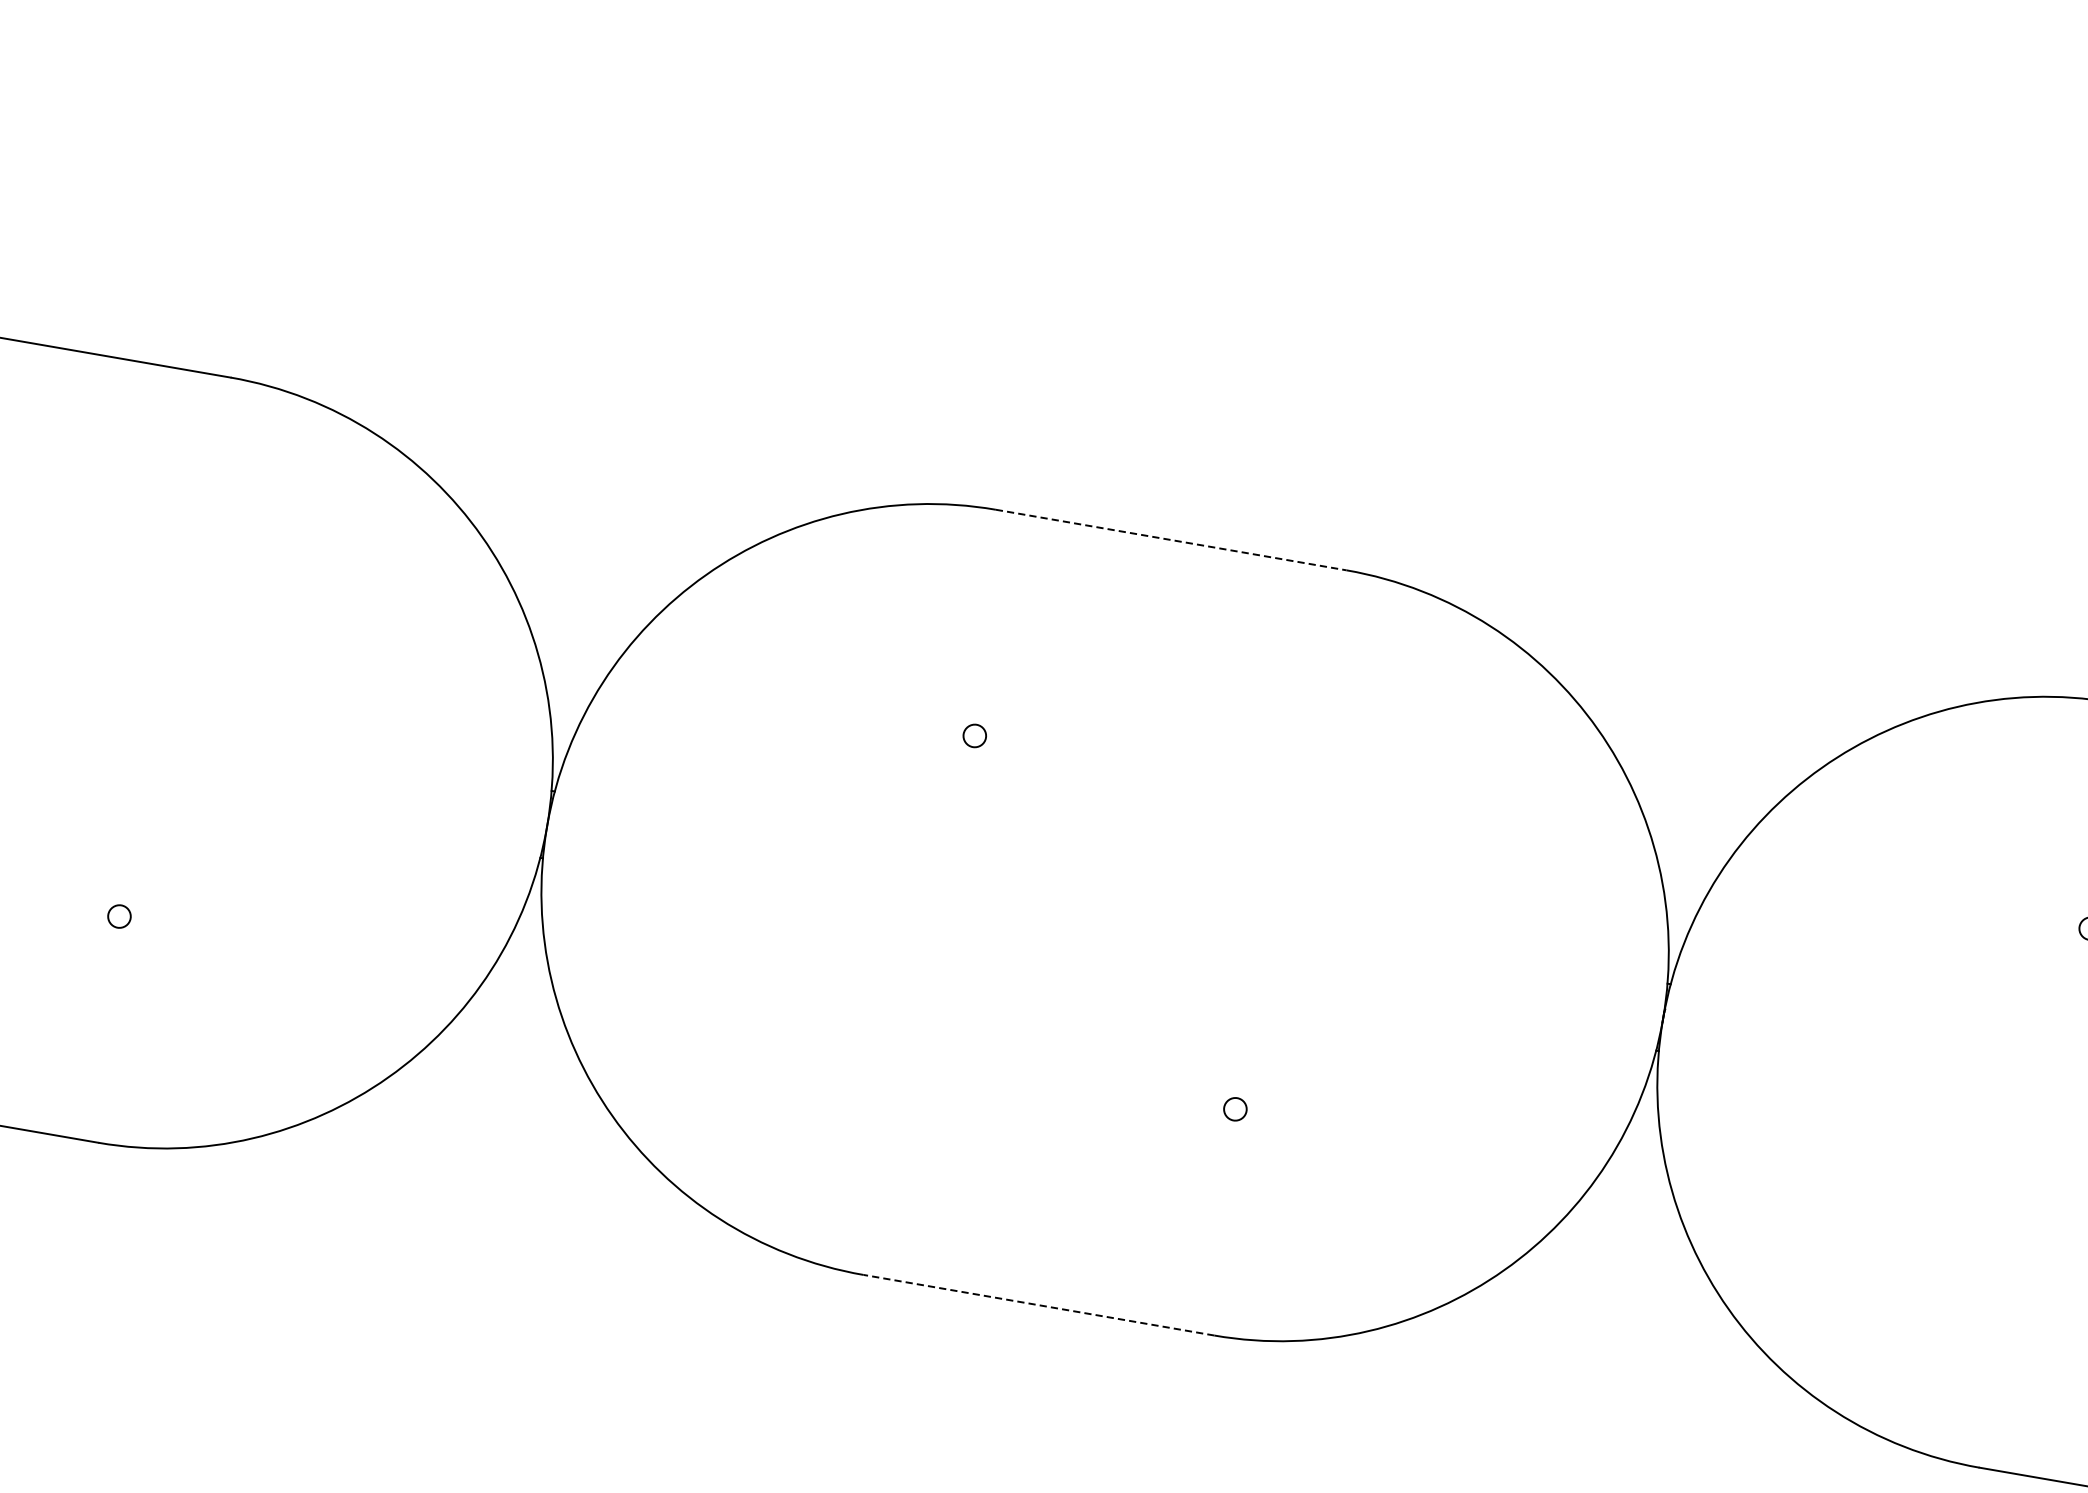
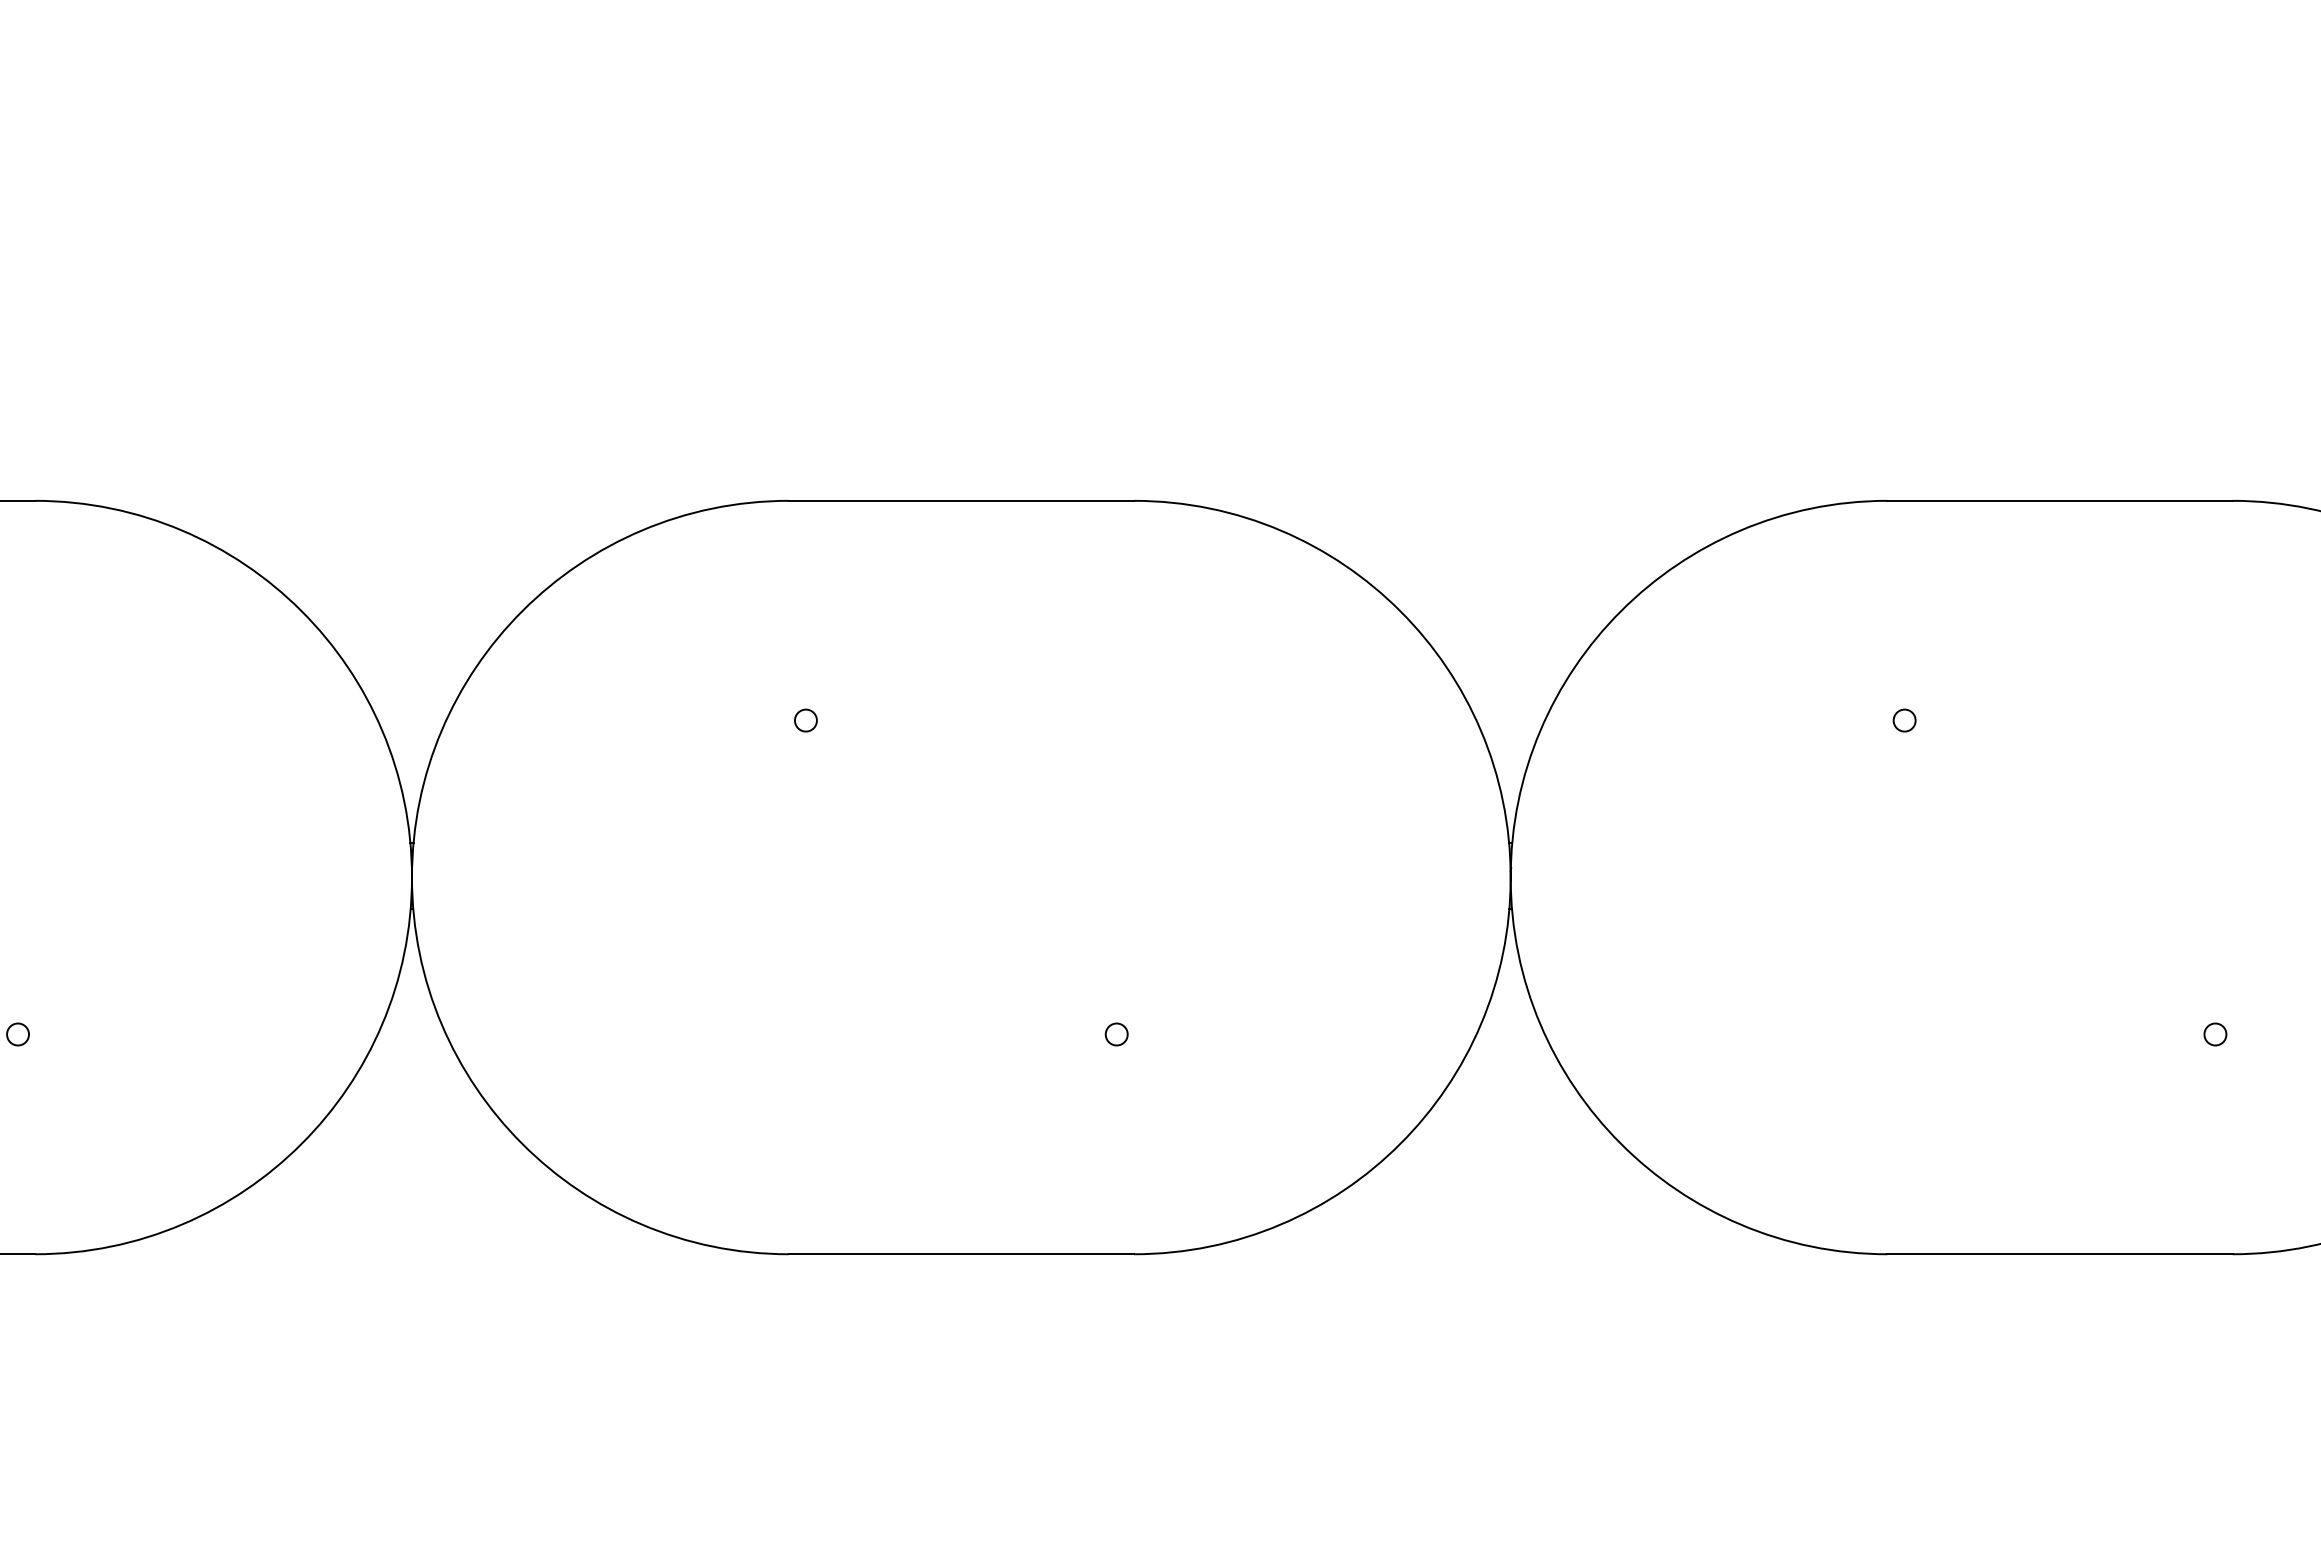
line: (1171, 539) -> (961, 500), dashed -> solid
line: (1039, 1305) -> (961, 1254), dashed -> solid

